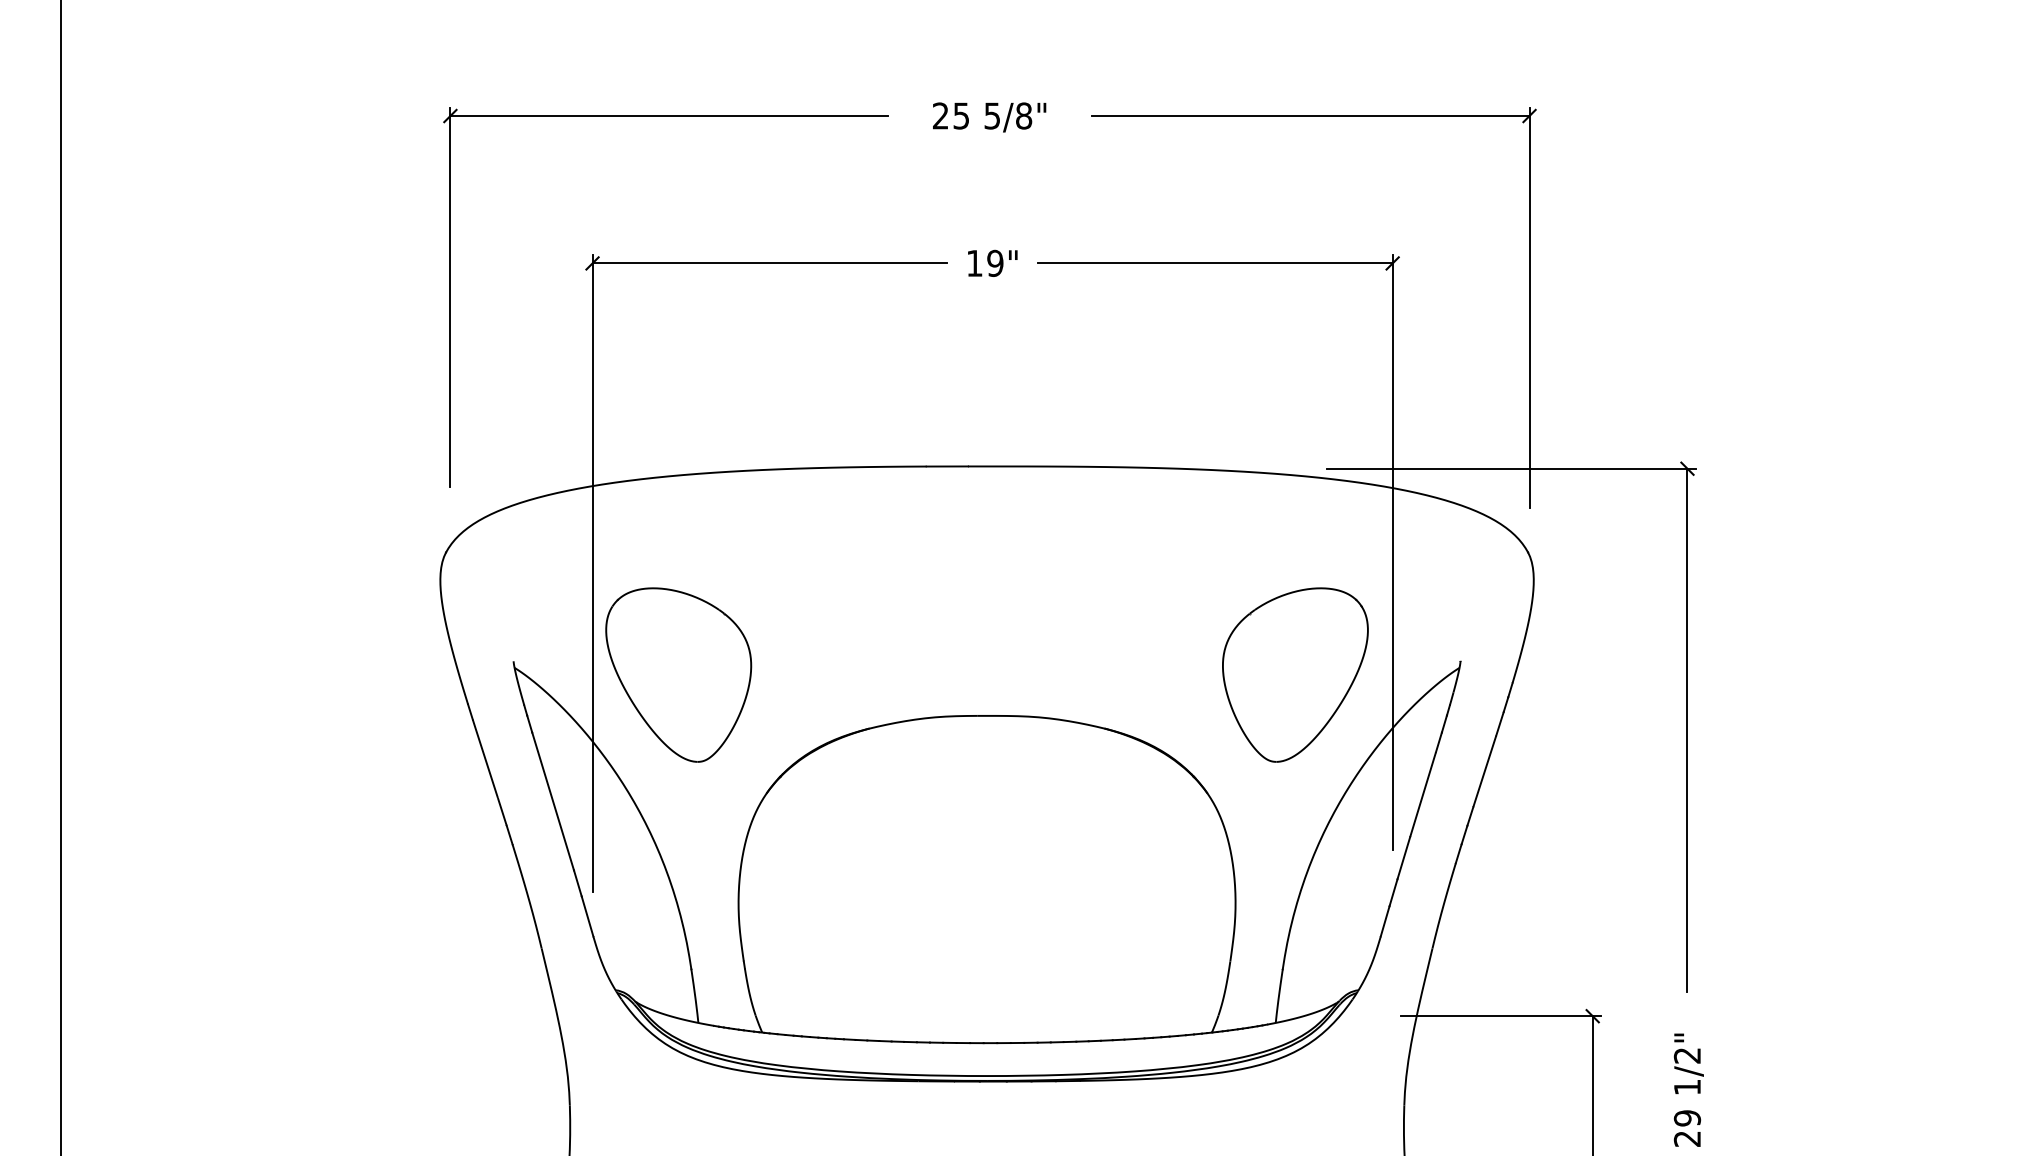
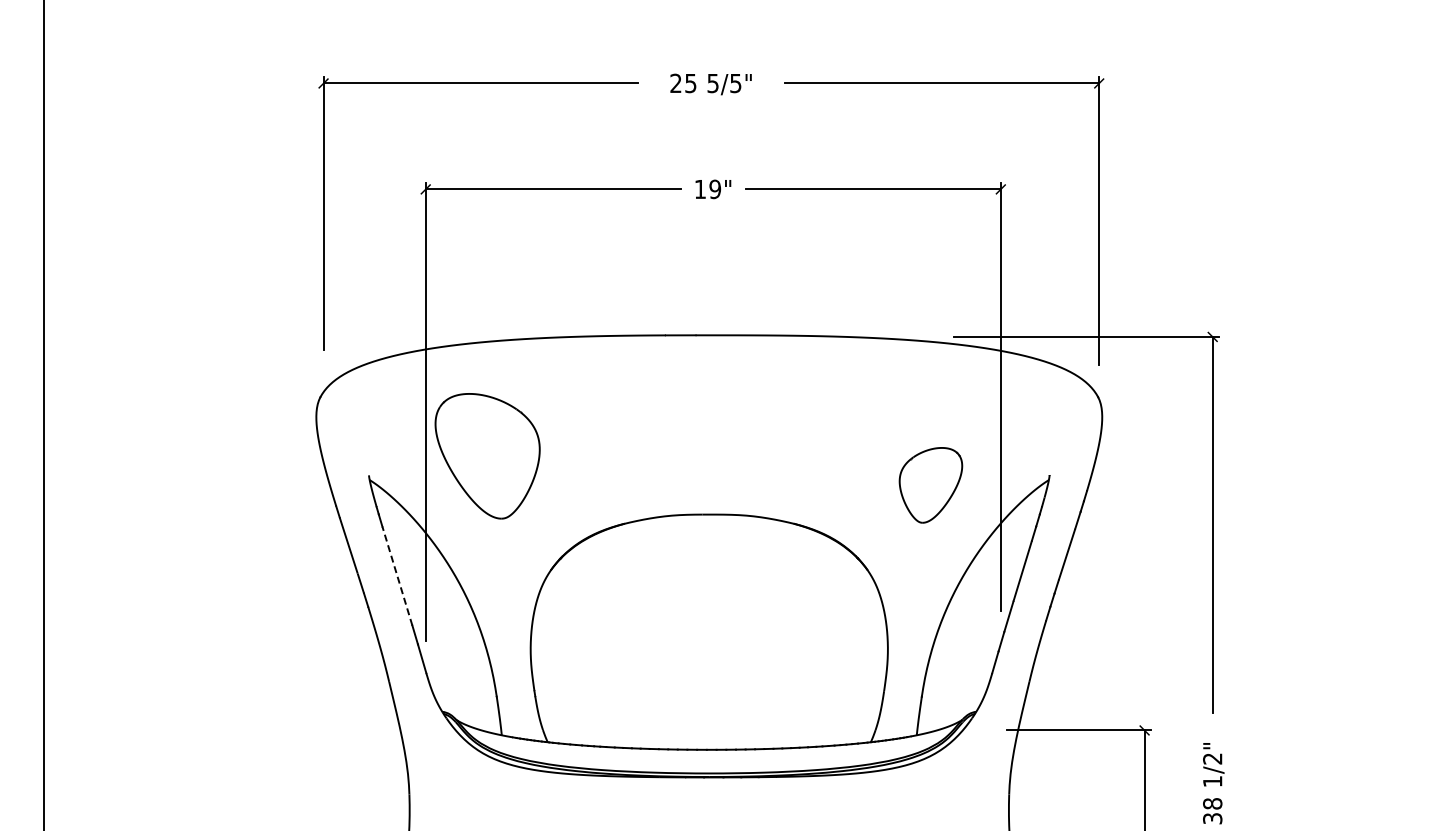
text: (1023, 116) -> (735, 83), 5/8" -> 5/5"
part: (678, 675) -> (487, 456), moved
part: (1294, 675) -> (930, 485), size x0.6
line: (553, 801) -> (397, 576), solid -> dashed
text: (1687, 1128) -> (1212, 811), 29 -> 38

